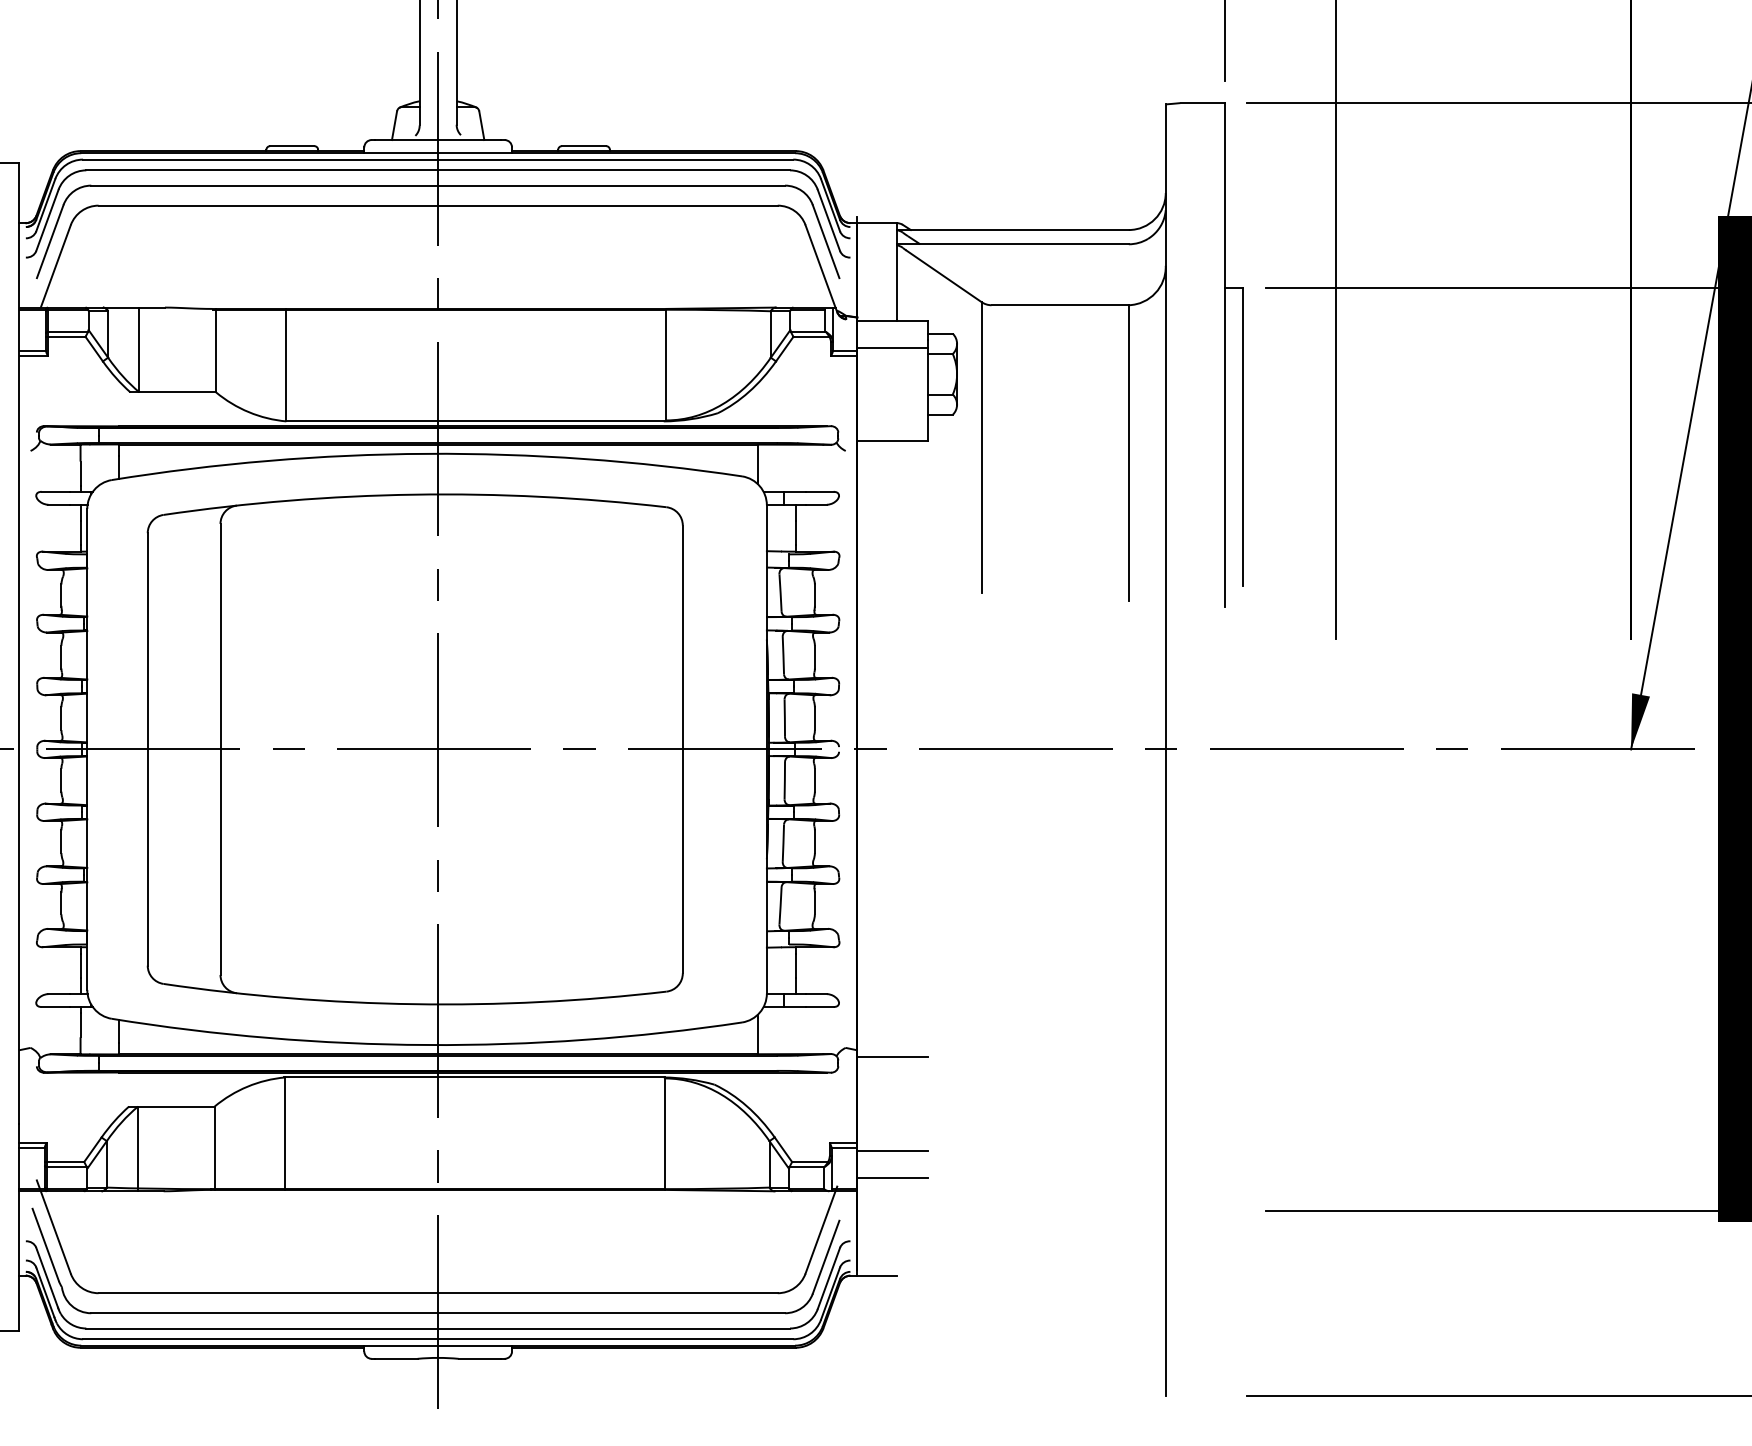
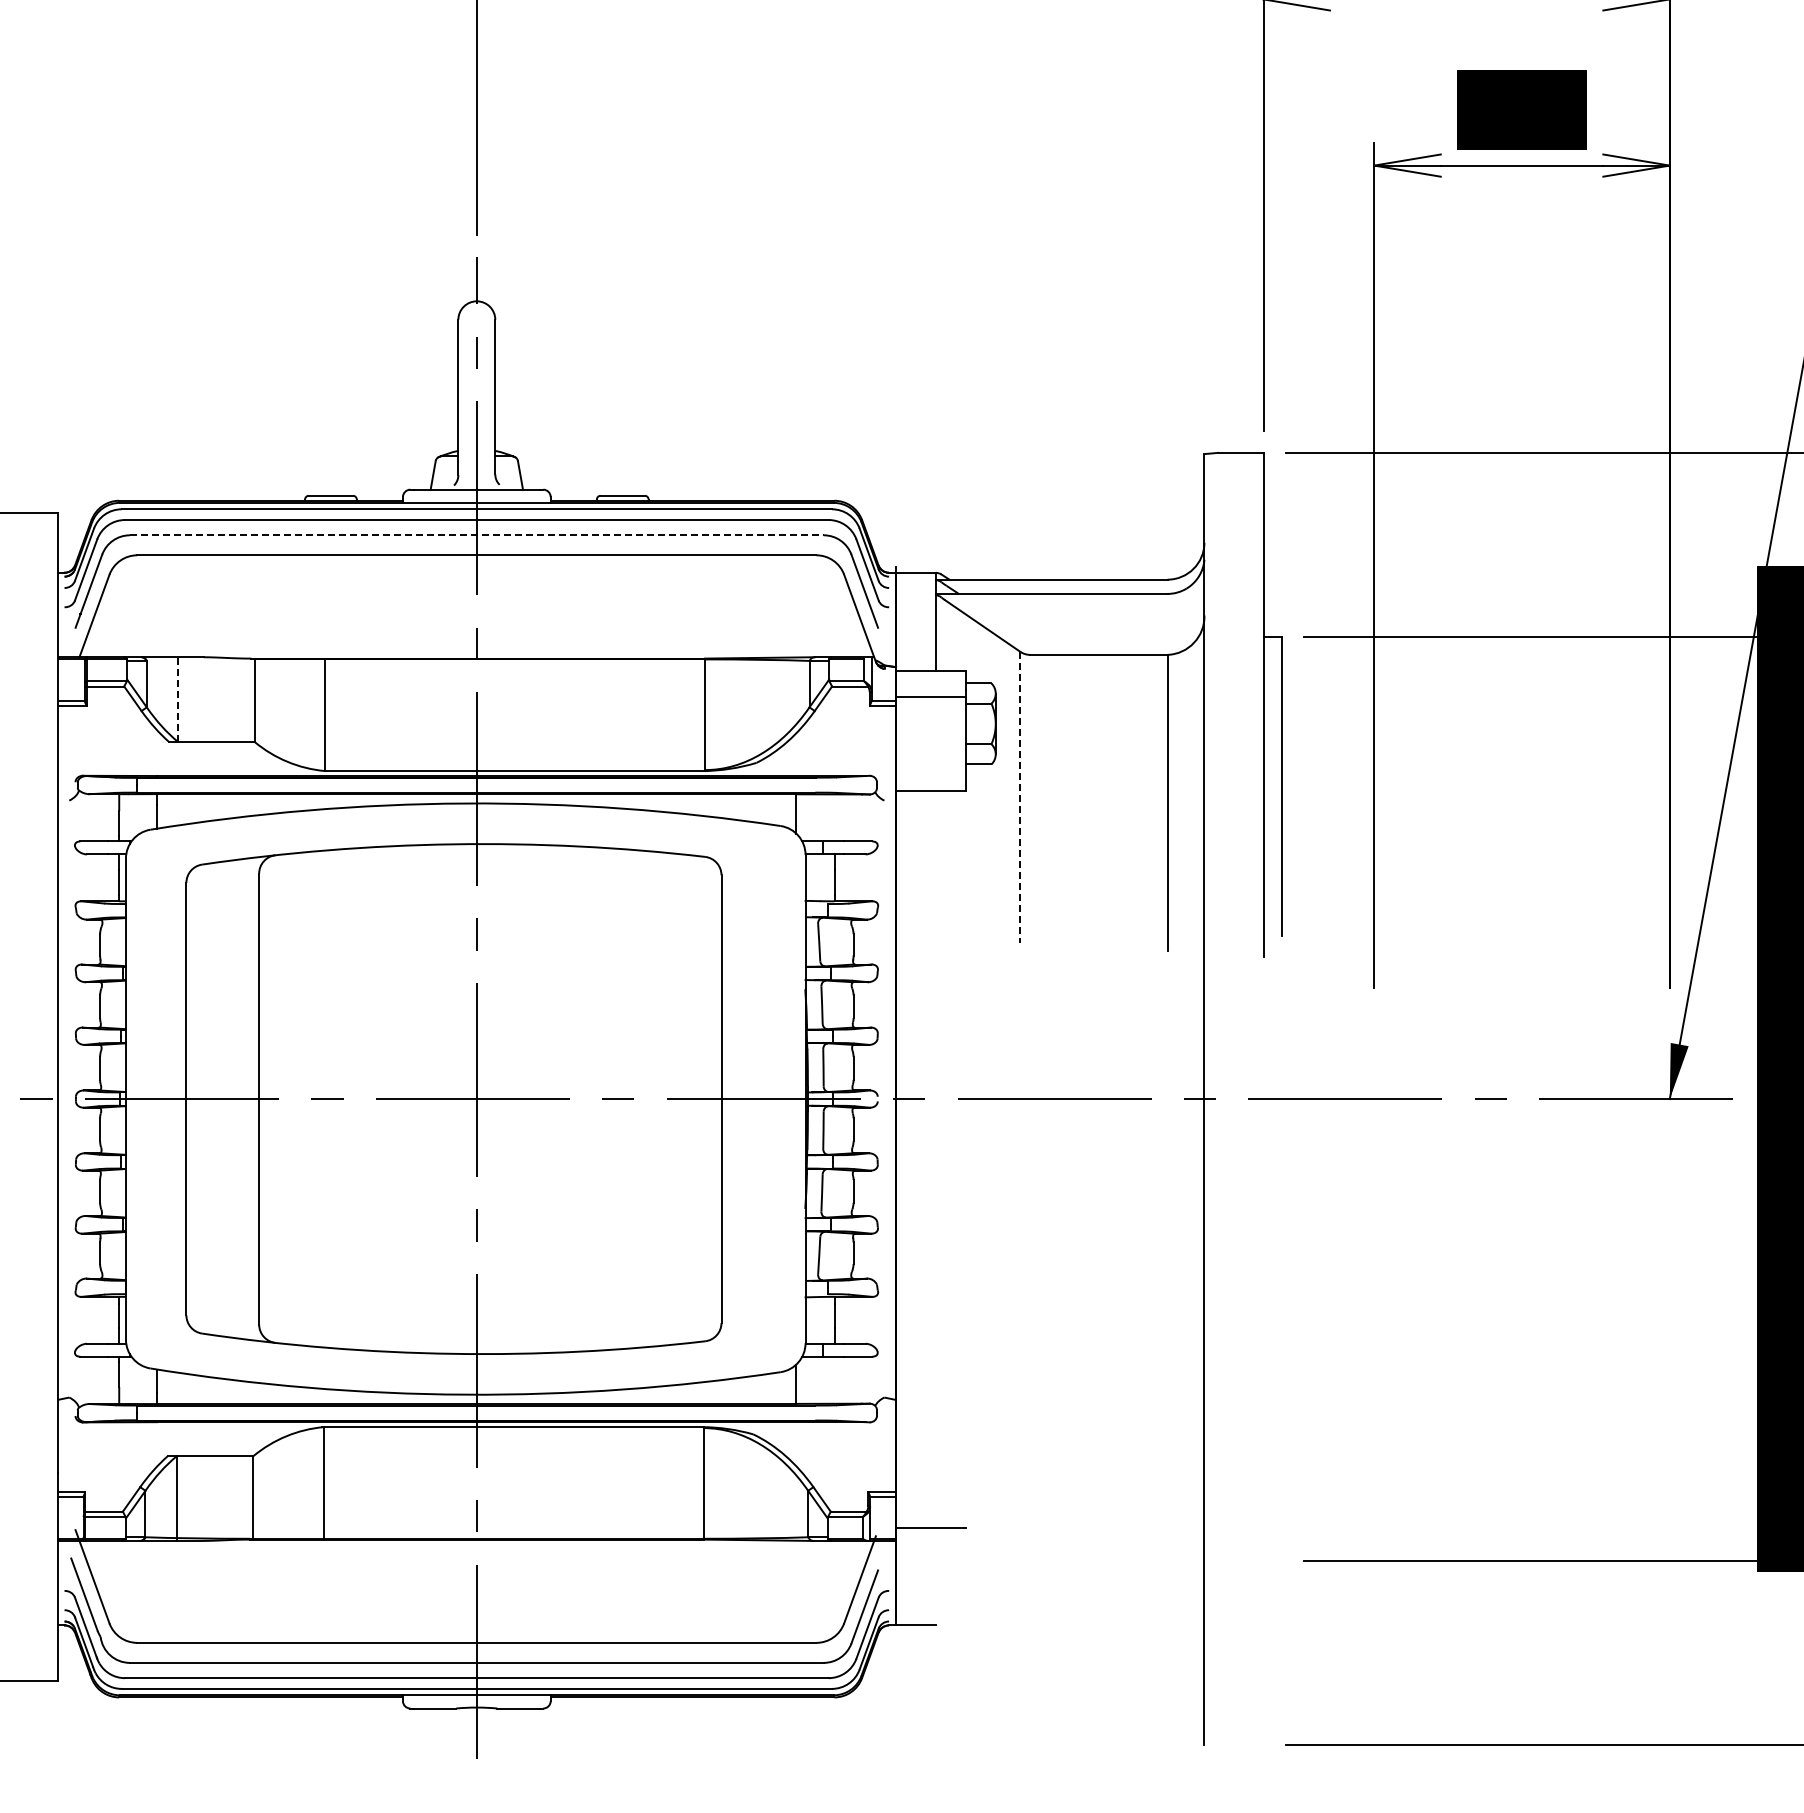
line: (437, 185) -> (476, 535), solid -> dashed
line: (139, 349) -> (178, 699), solid -> dashed
line: (981, 447) -> (1020, 797), solid -> dashed
line: (892, 1057) -> (931, 1407), removed
line: (892, 1150) -> (931, 1500), removed

